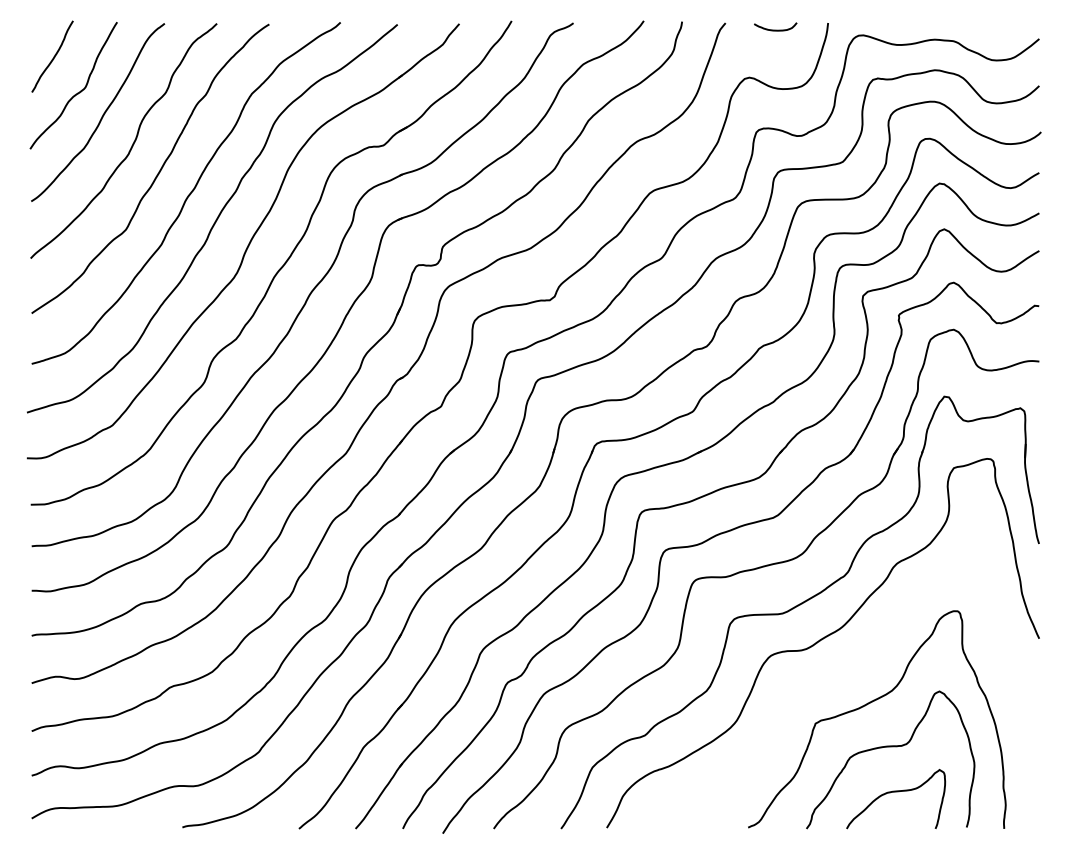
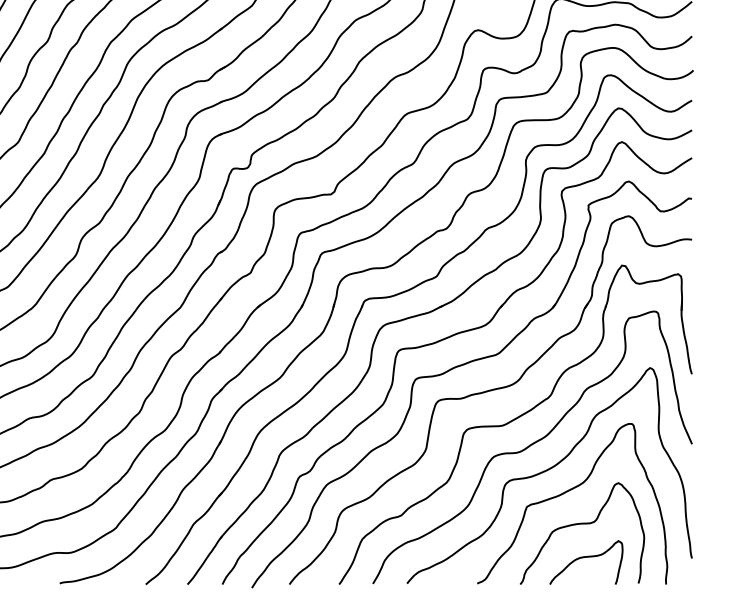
curve: (842, 675) -> (546, 471), added

